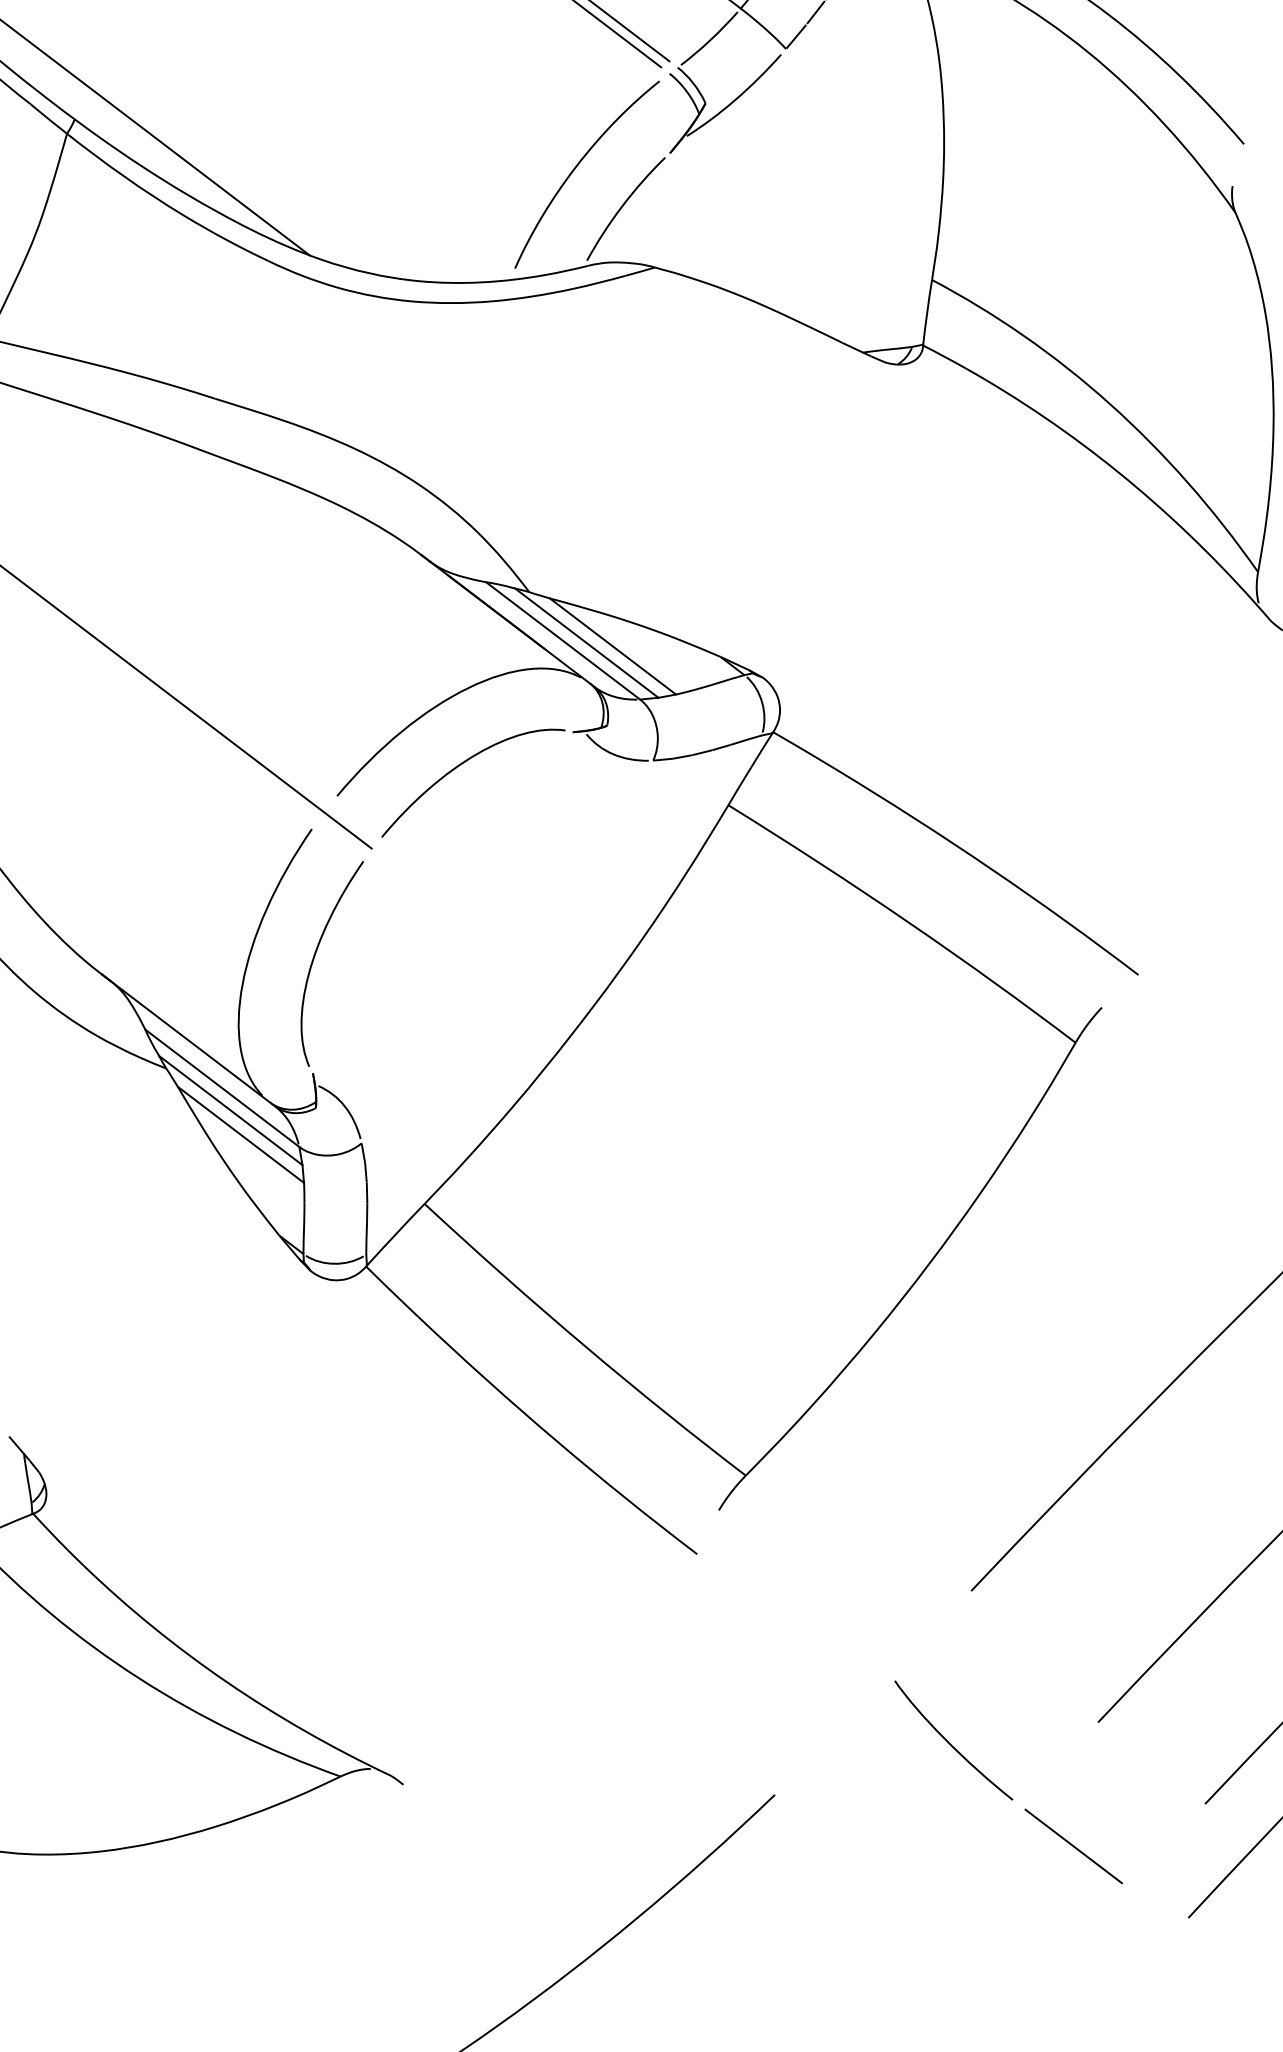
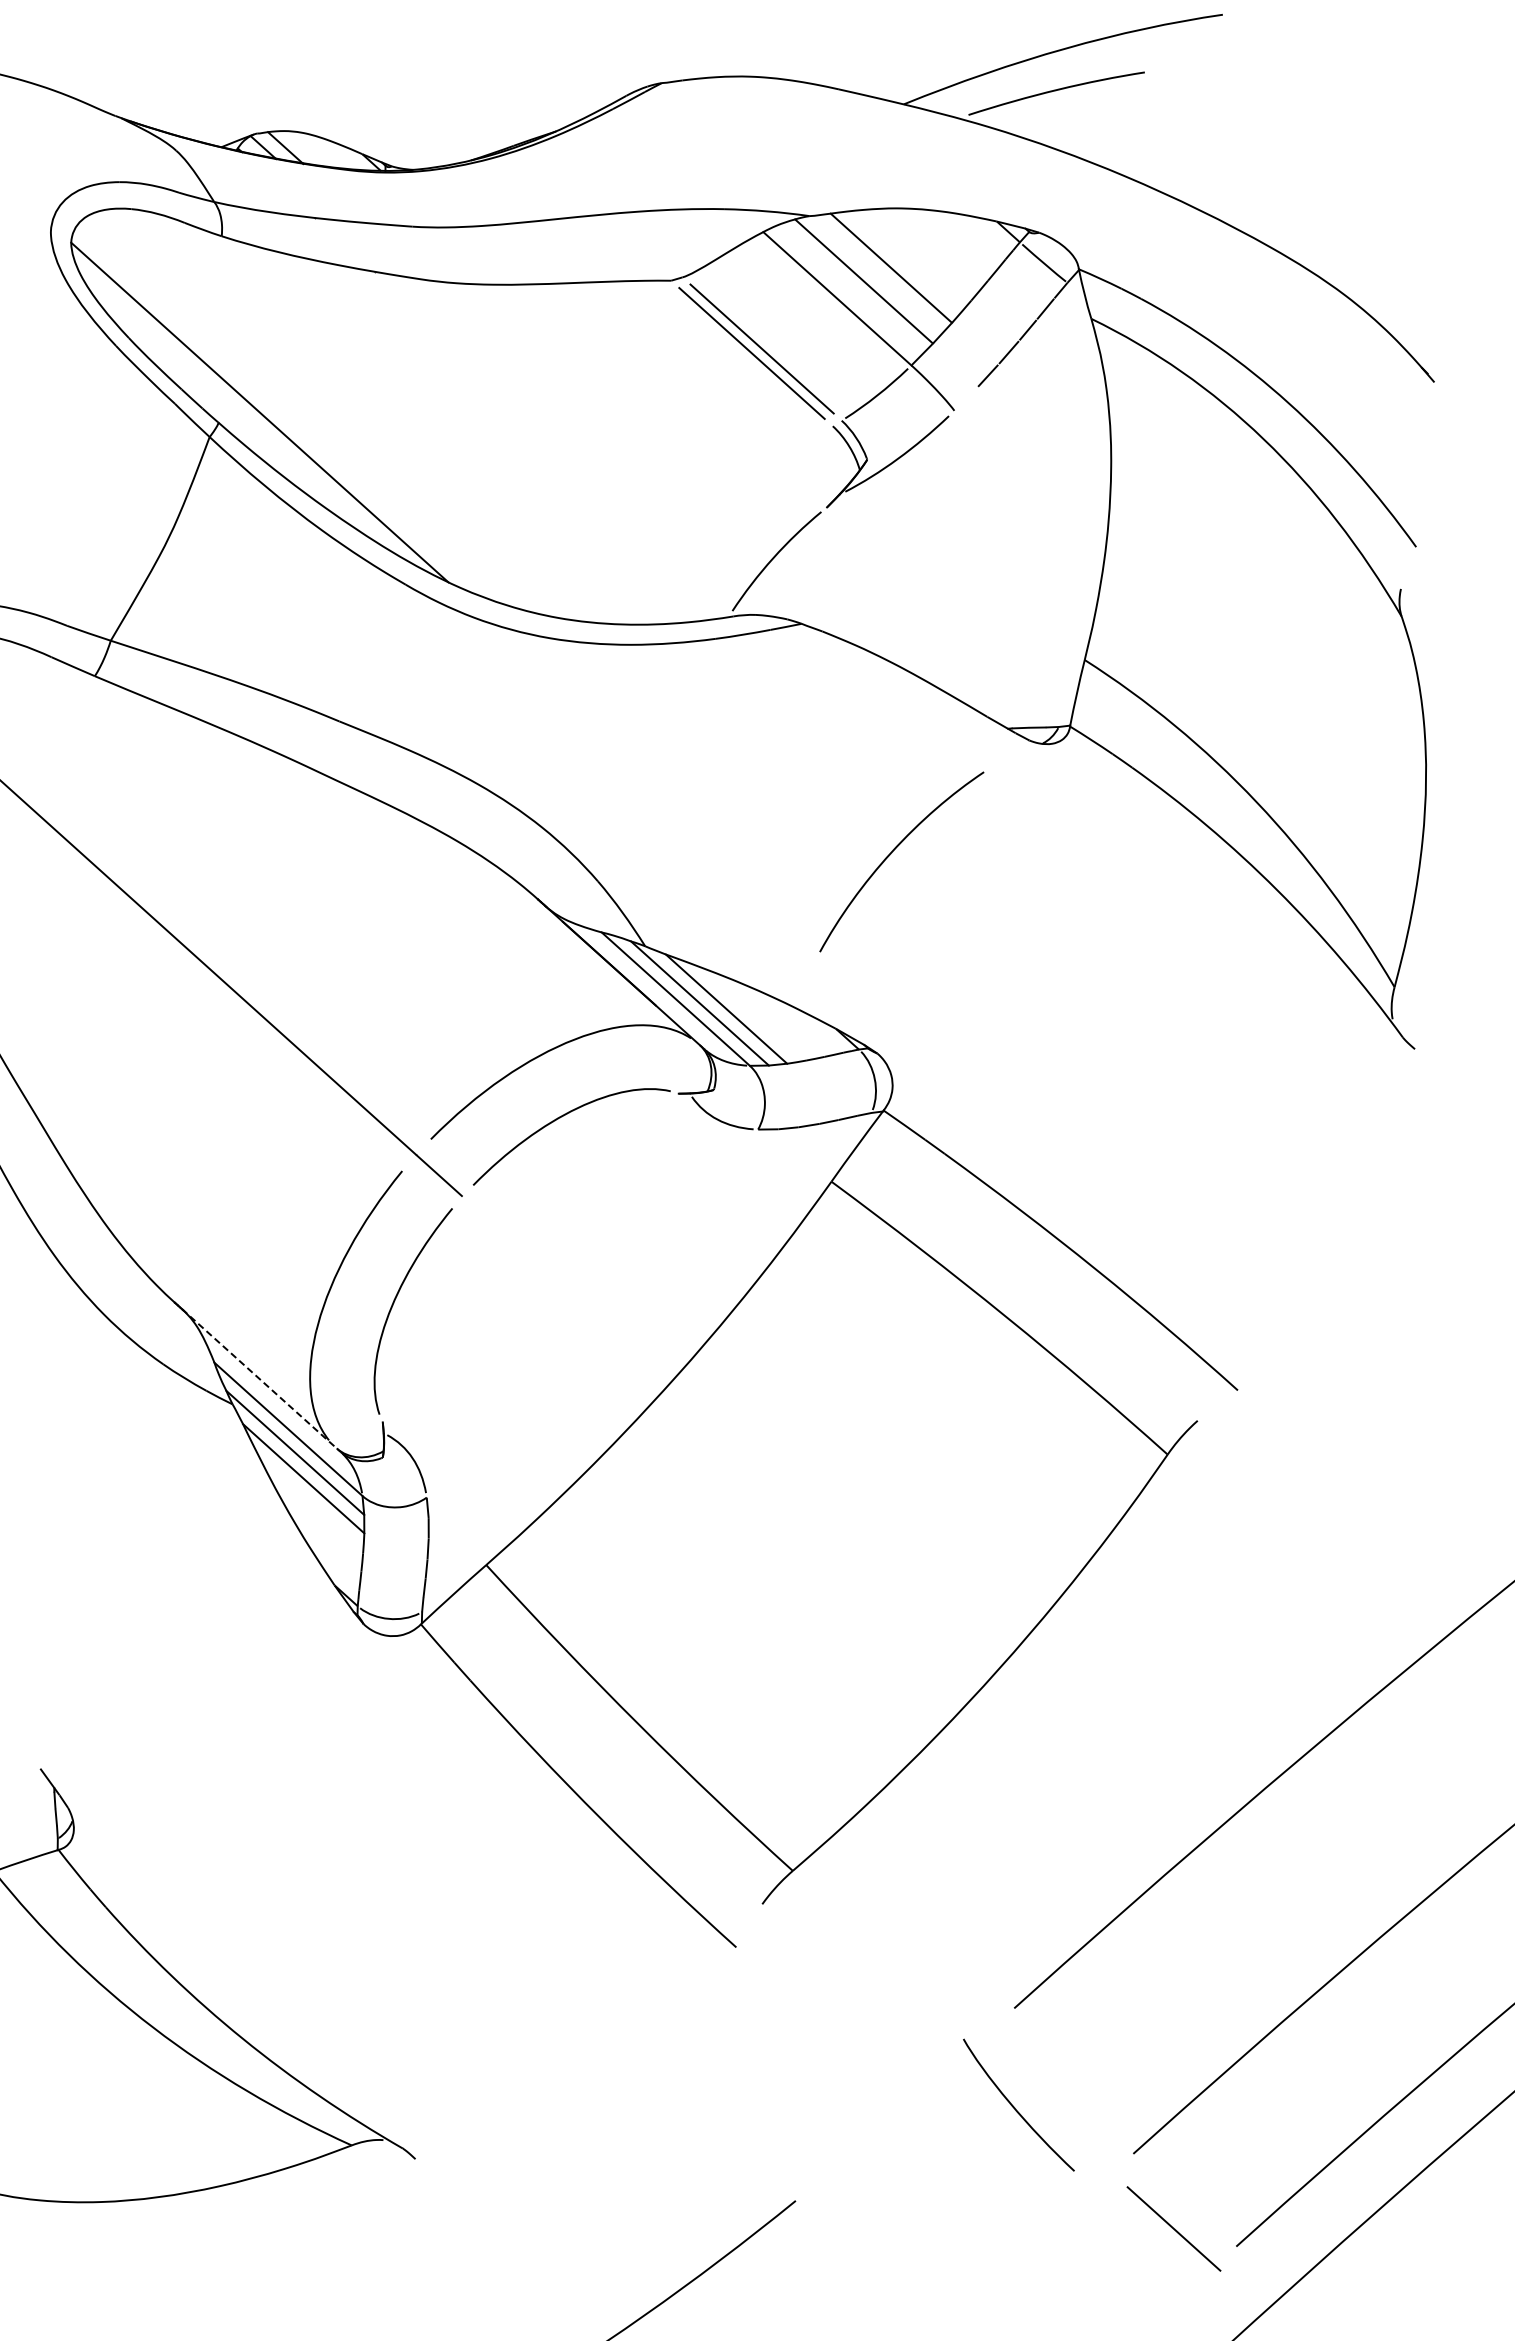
line: (795, 36) -> (965, 398), removed
curve: (576, 168) -> (891, 854), moved
line: (192, 1044) -> (261, 1381), solid -> dashed
curve: (950, 1743) -> (1015, 2107), moved
line: (1073, 1846) -> (1173, 2228), moved

